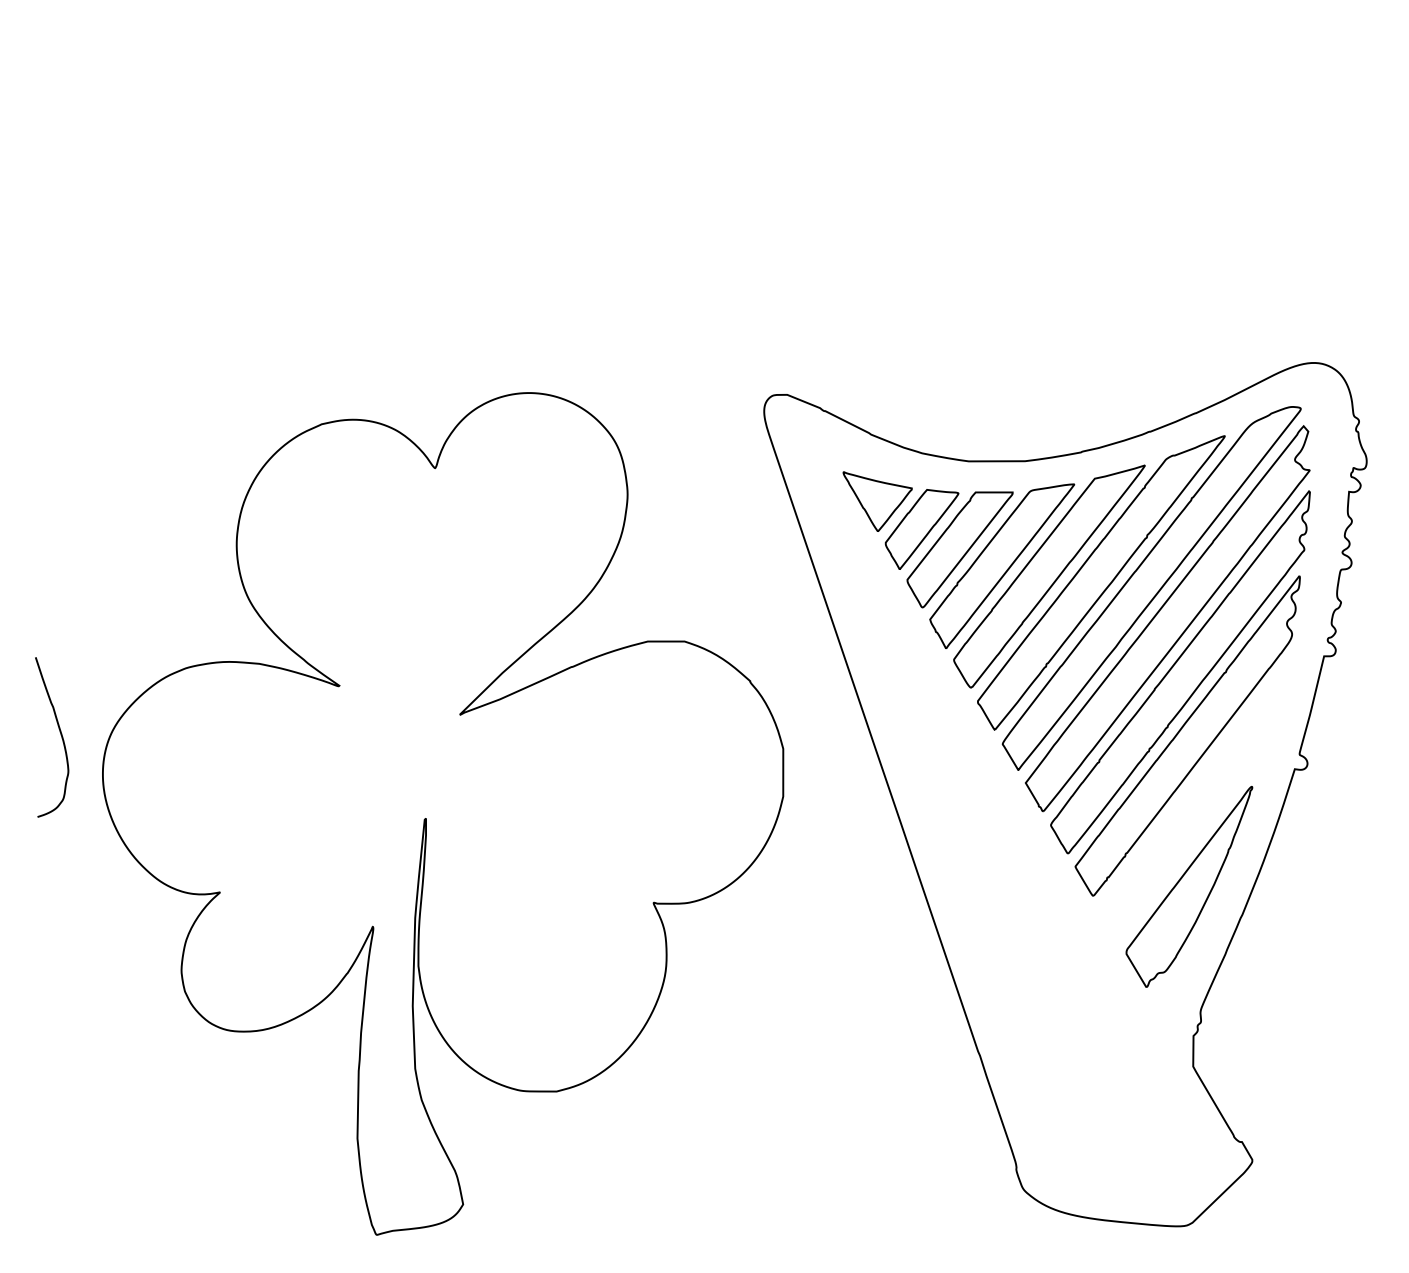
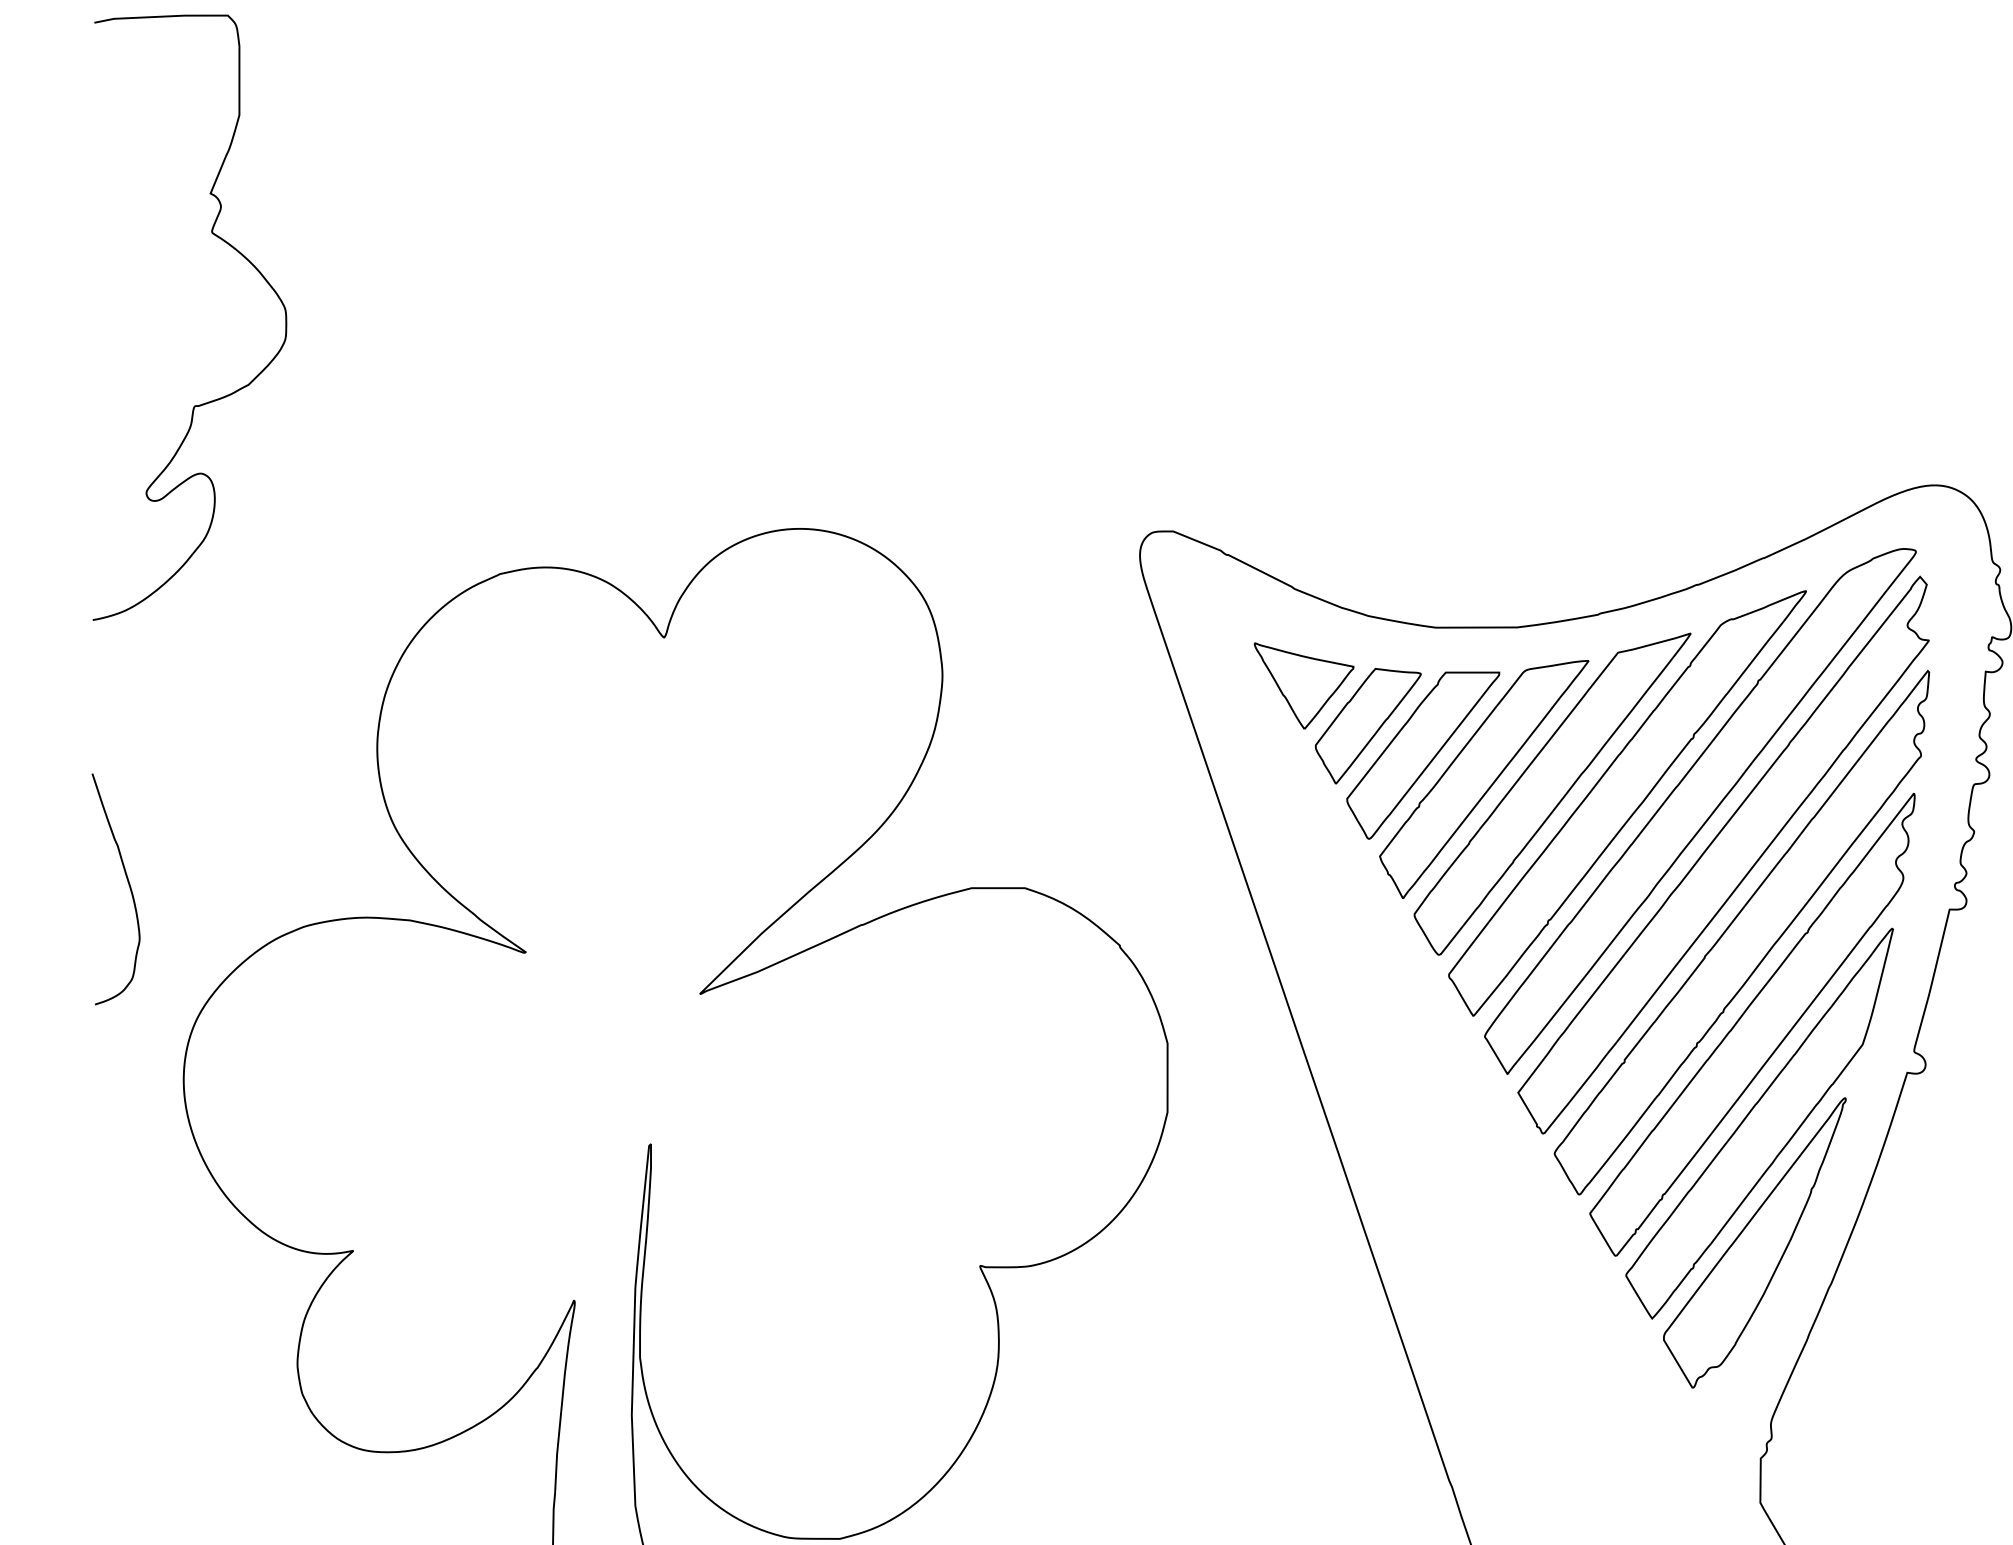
curve: (142, 204) -> (241, 256), added
curve: (60, 735) -> (128, 886), moved
part: (1192, 804) -> (1759, 1123), added

